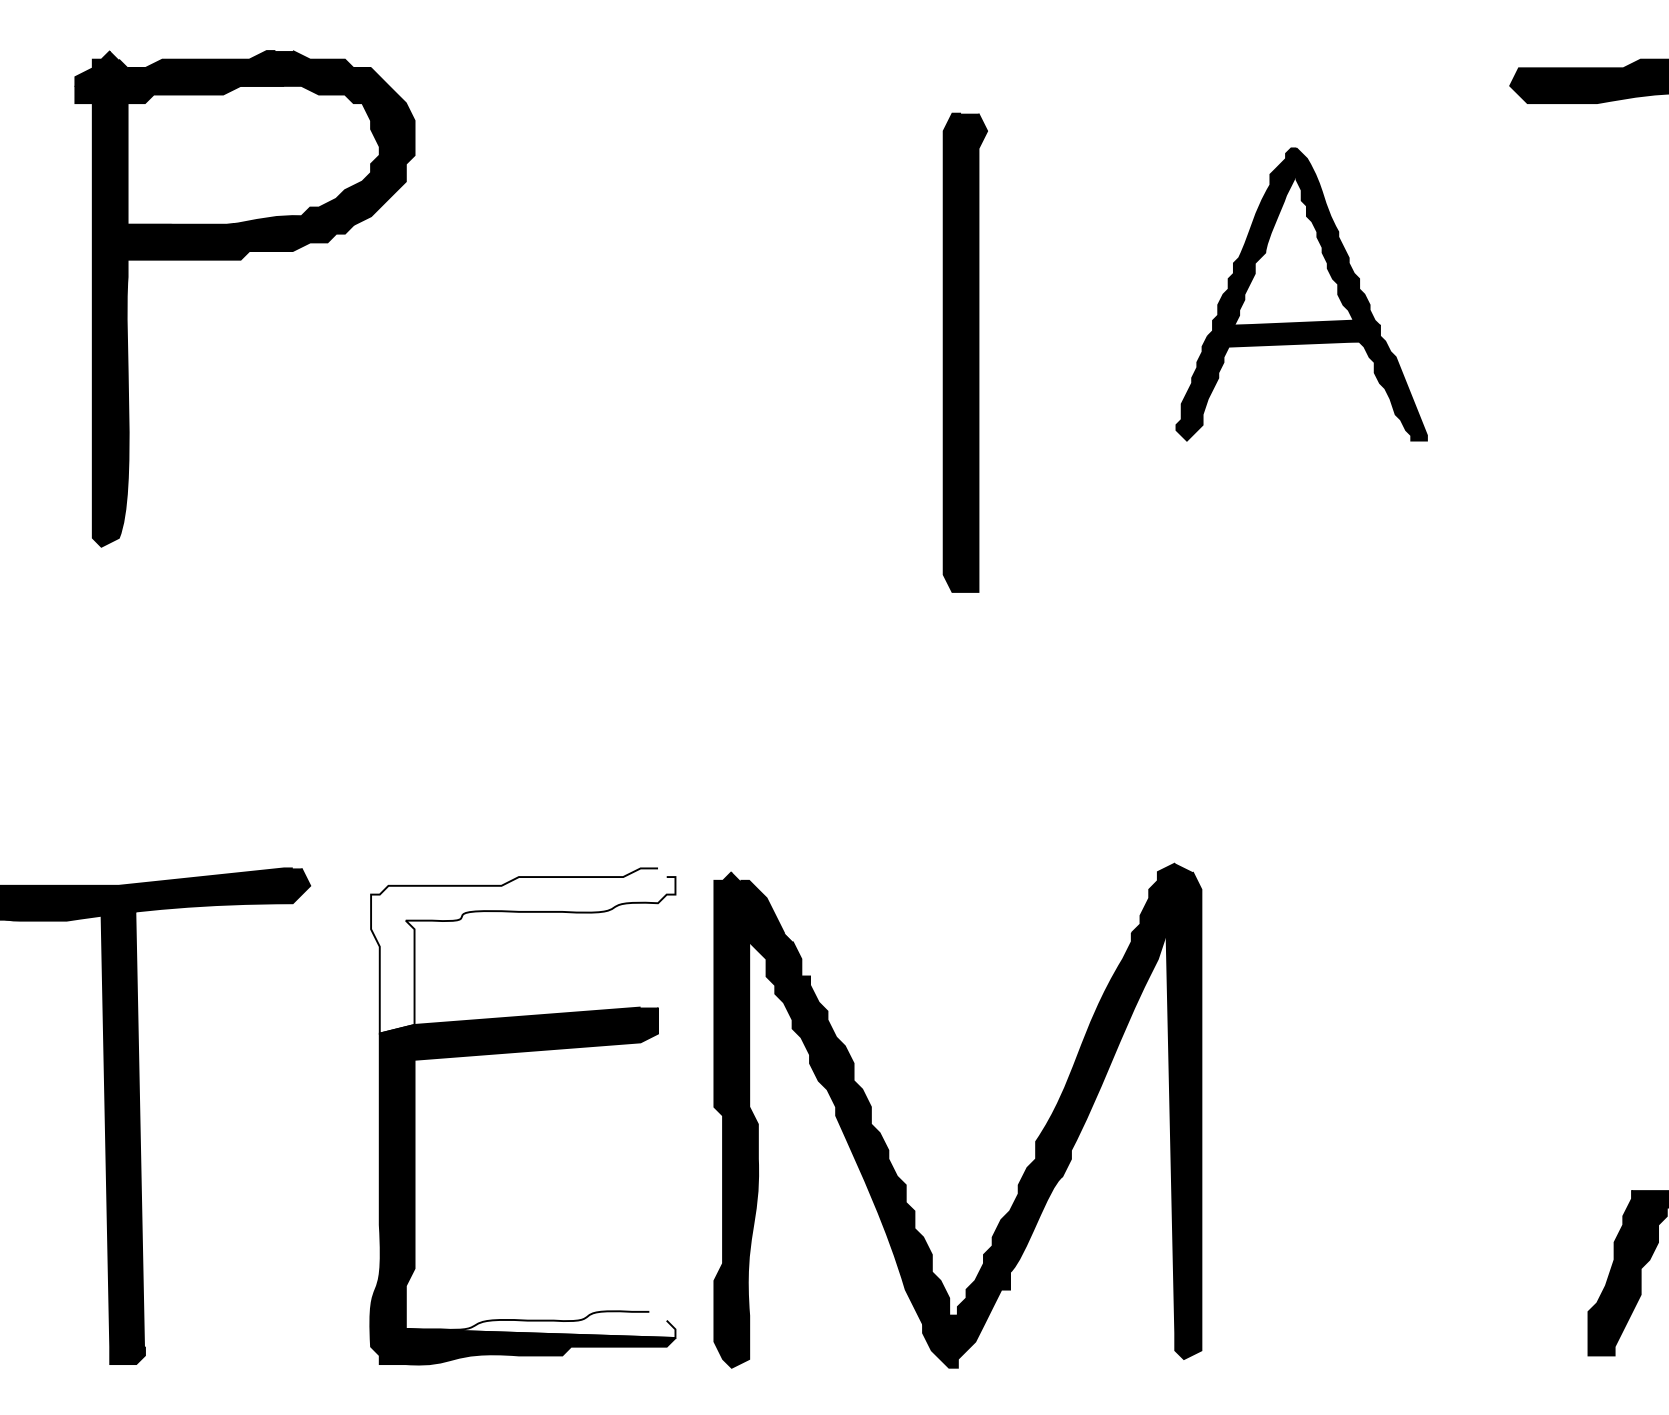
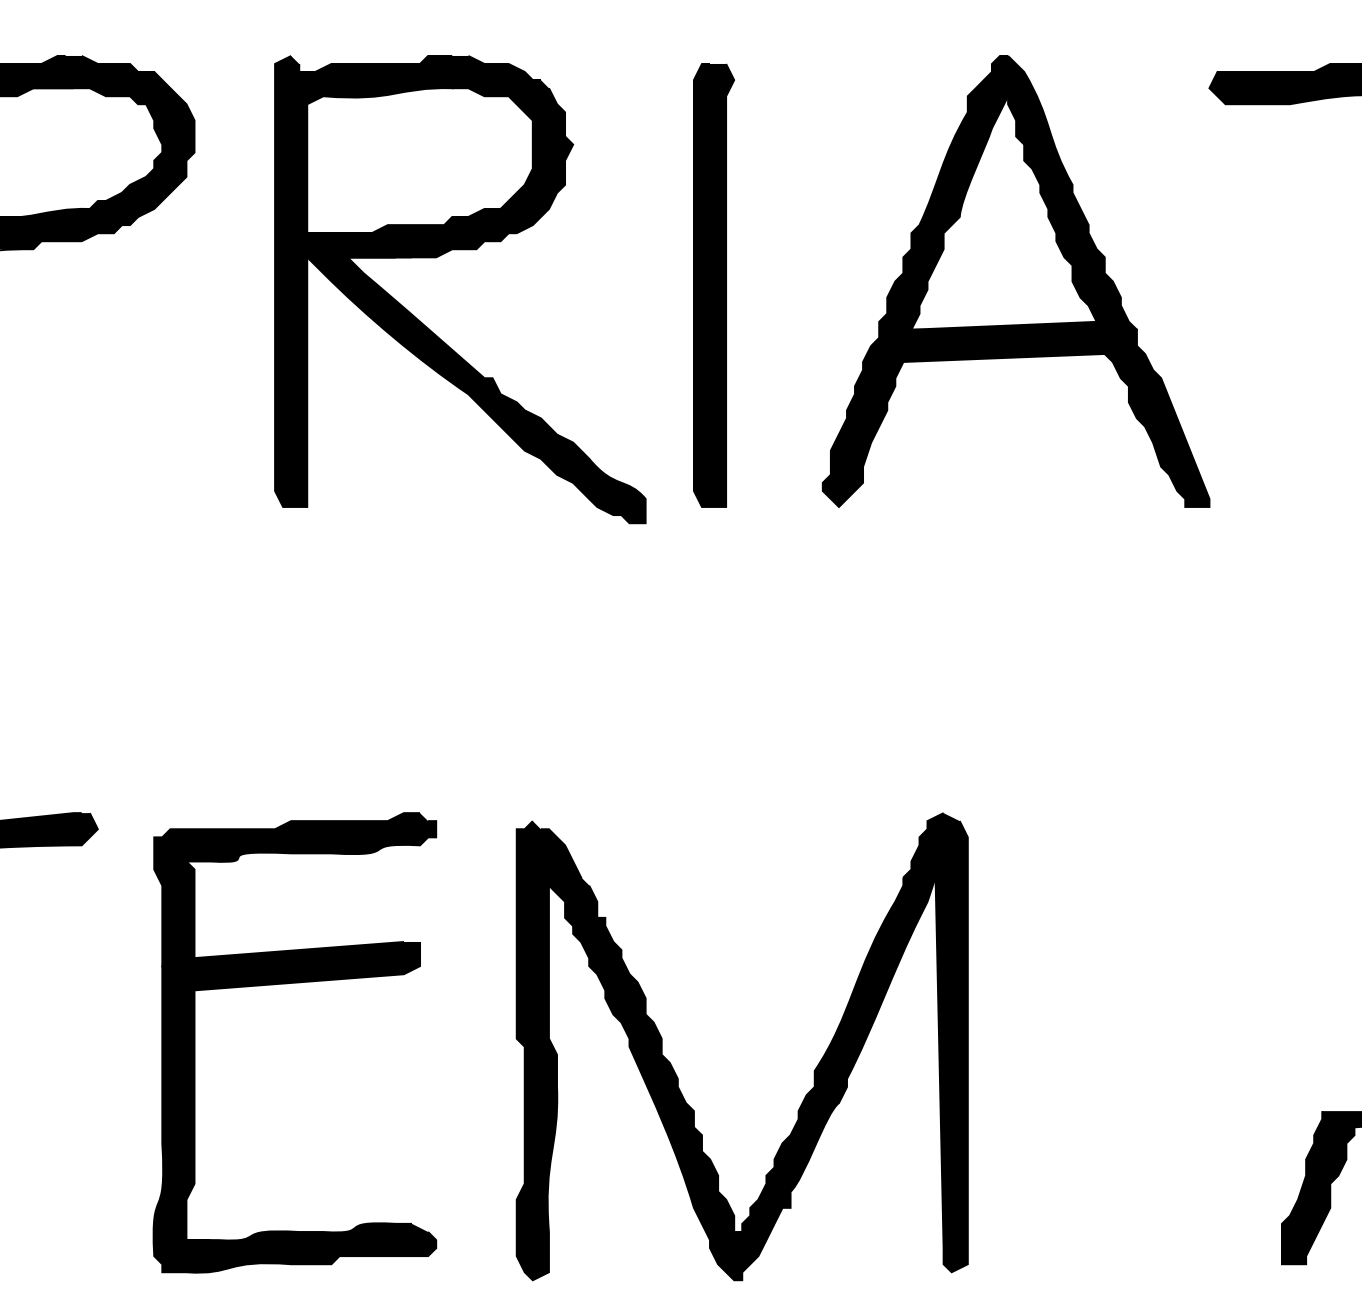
part: (683, 265) -> (443, 254), added
part: (1301, 294) -> (1016, 281), size x1.67
part: (964, 352) -> (713, 285), moved
fill: (523, 950) -> (295, 889), added
part: (889, 1150) -> (678, 1079), moved
fill: (540, 1324) -> (311, 1235), added

